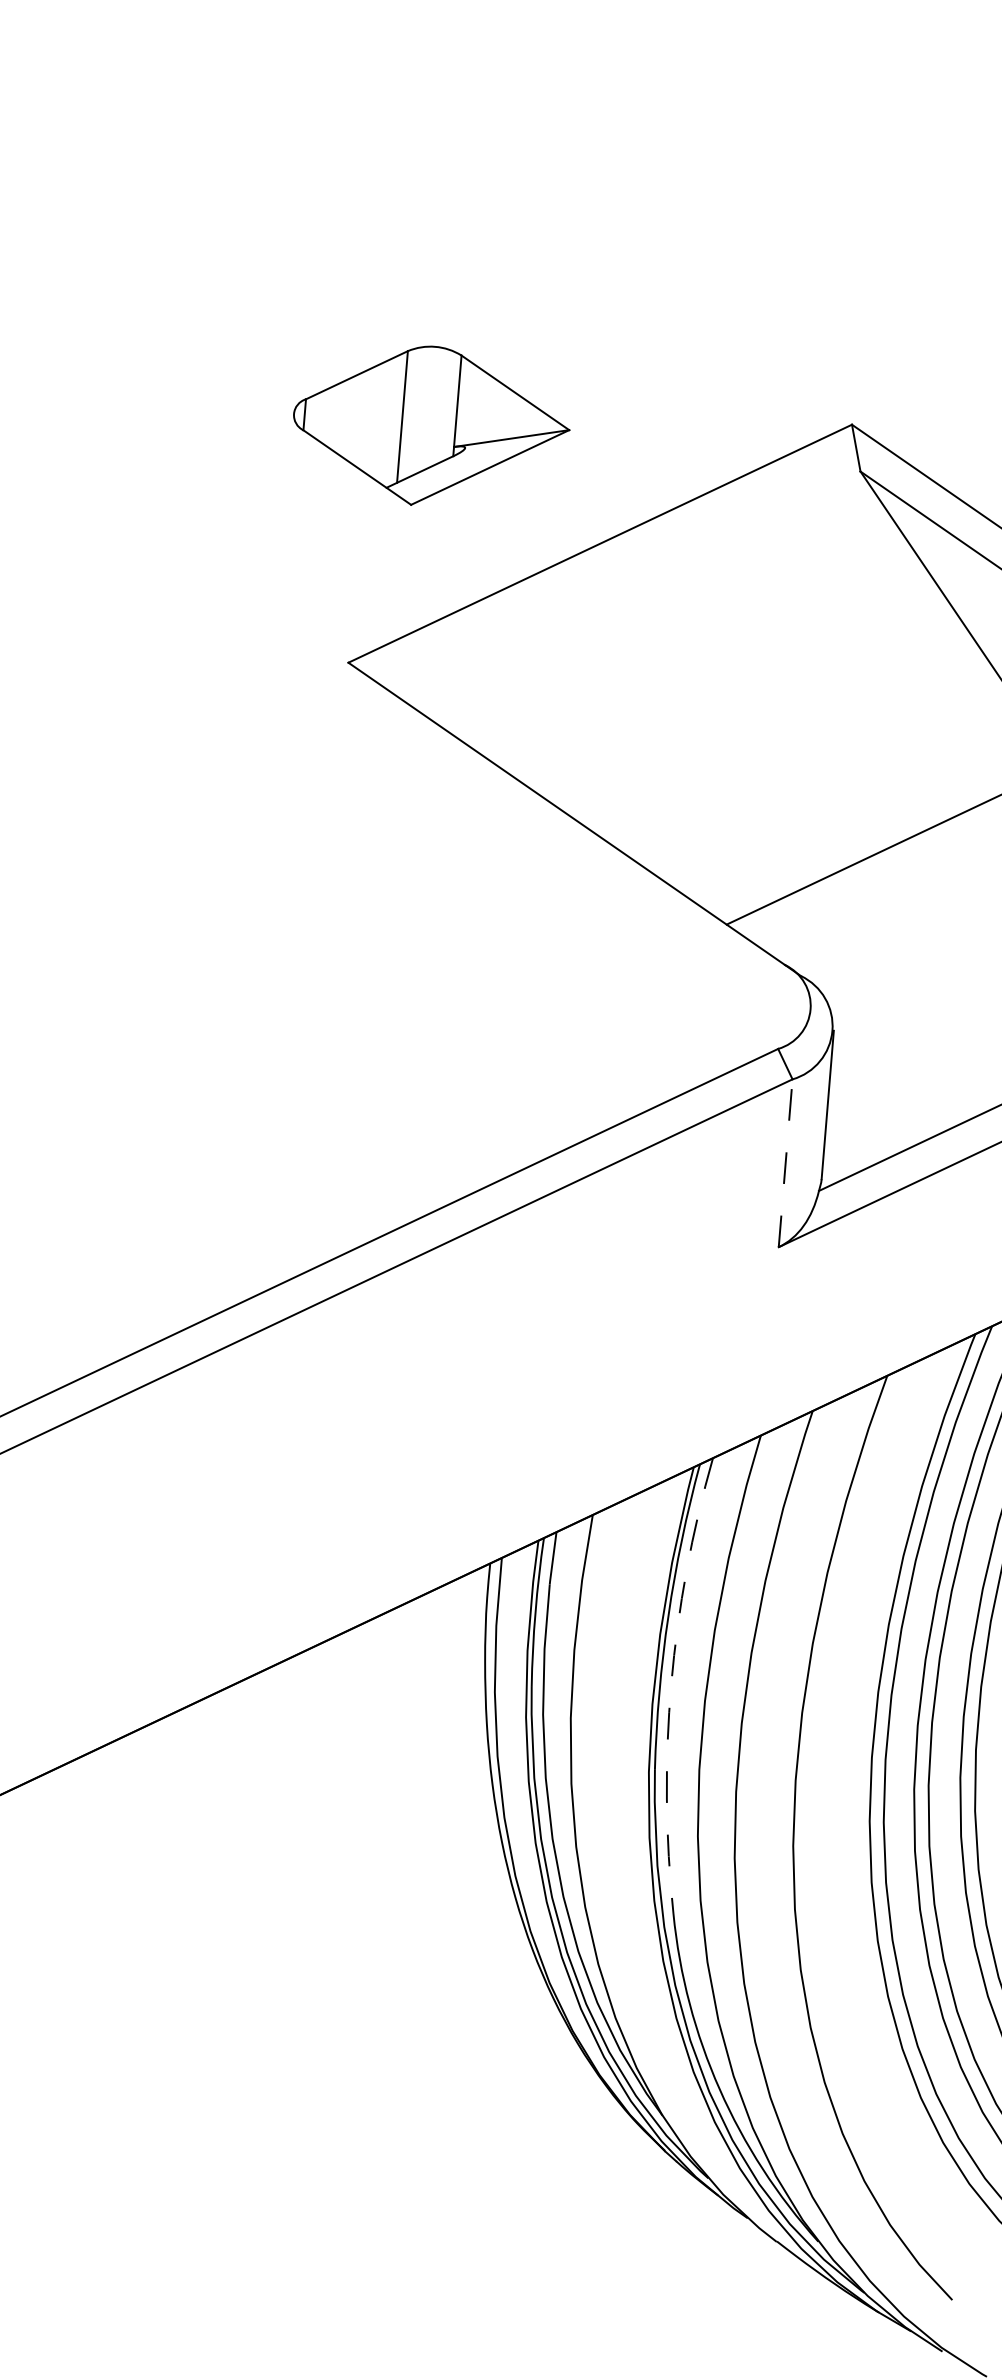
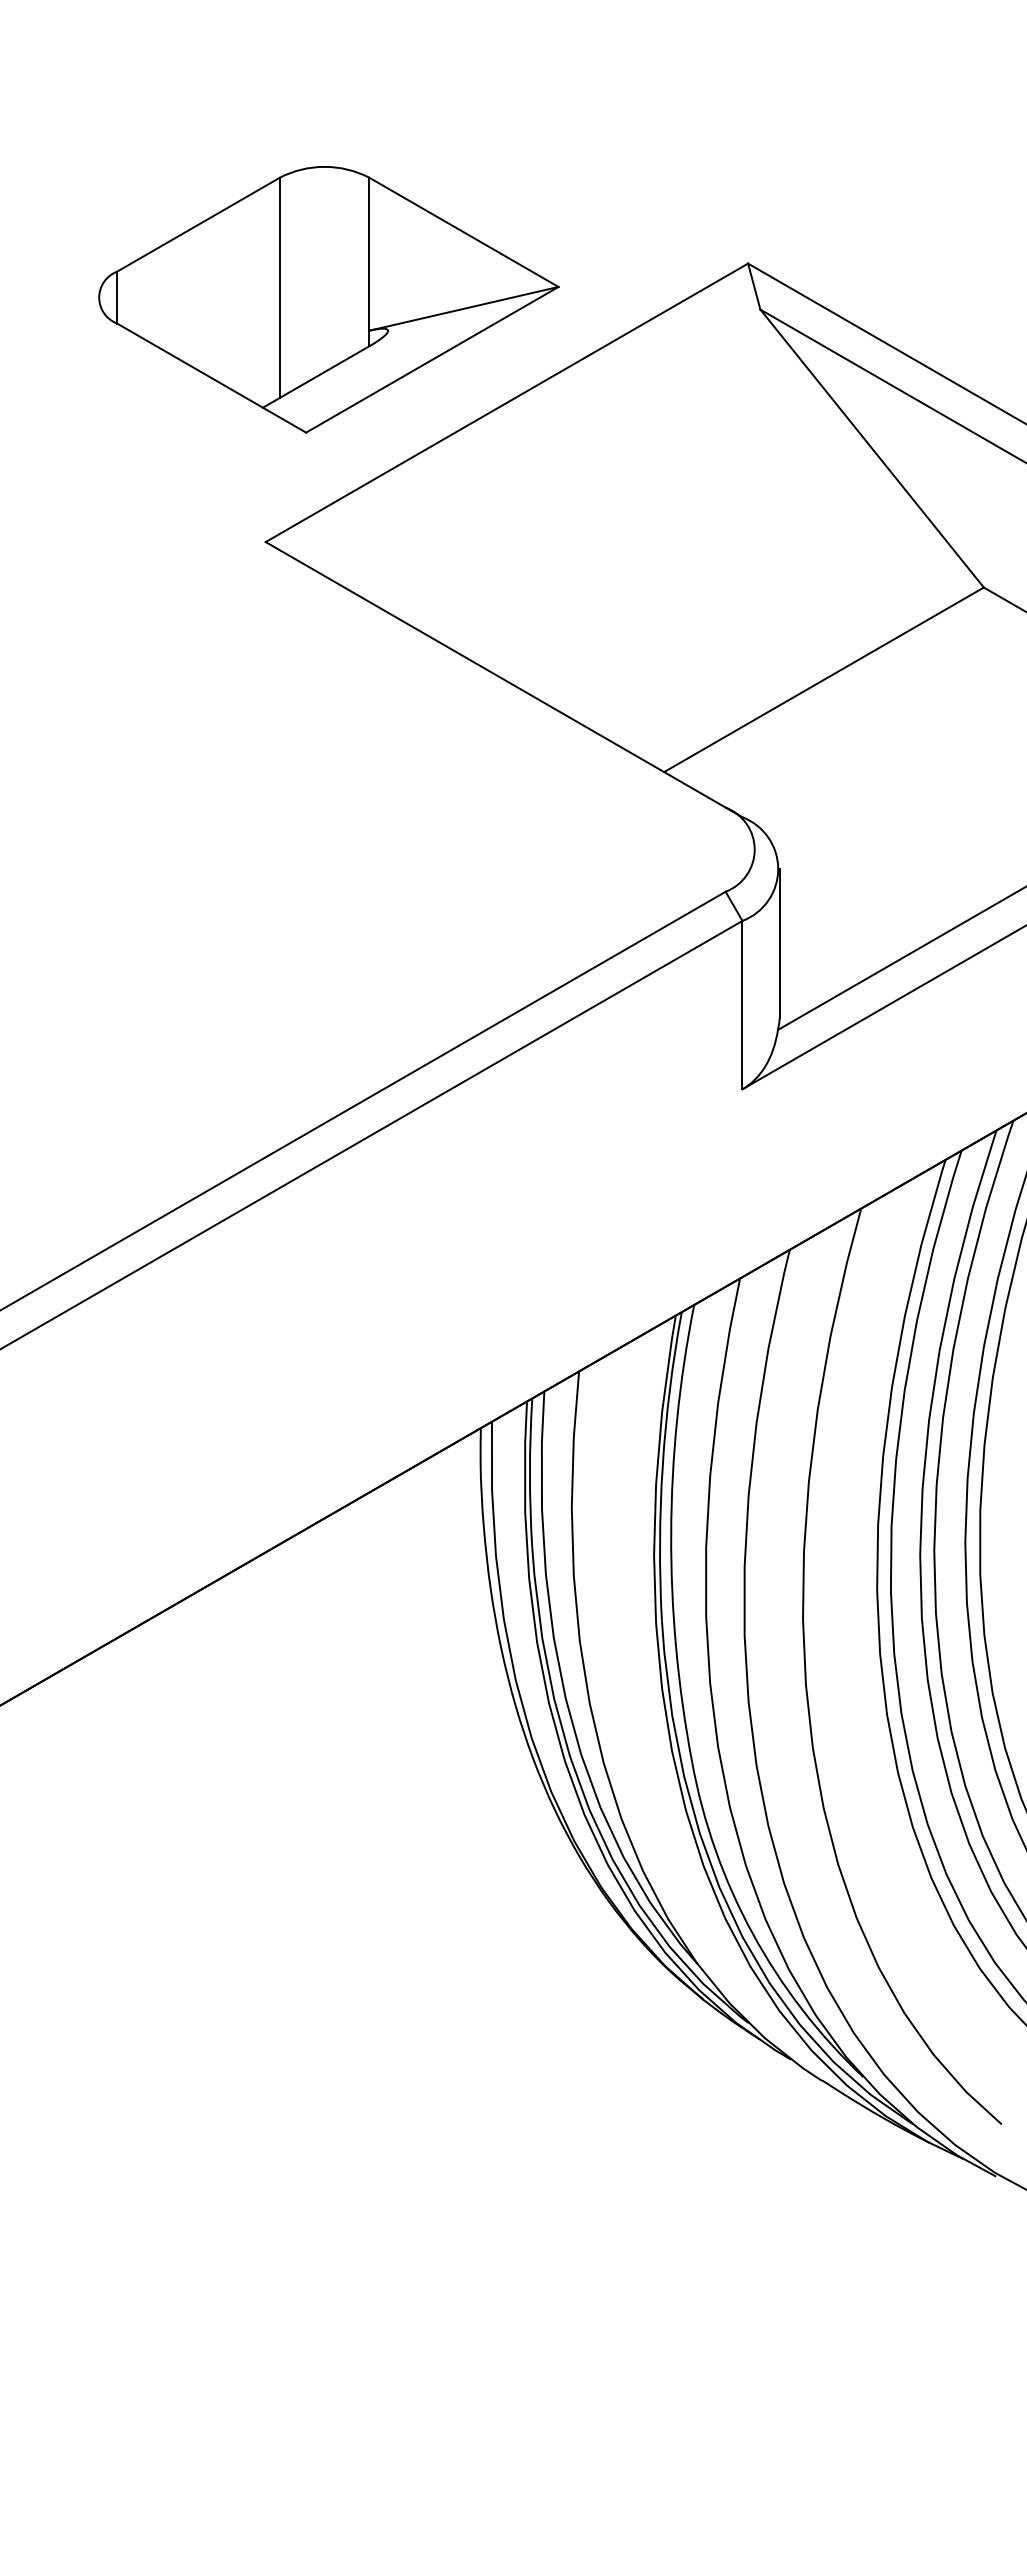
part: (430, 426) -> (328, 299), size x1.67
line: (785, 1162) -> (742, 1004), dashed -> solid
arc: (671, 1684) -> (671, 1533), dashed -> solid

